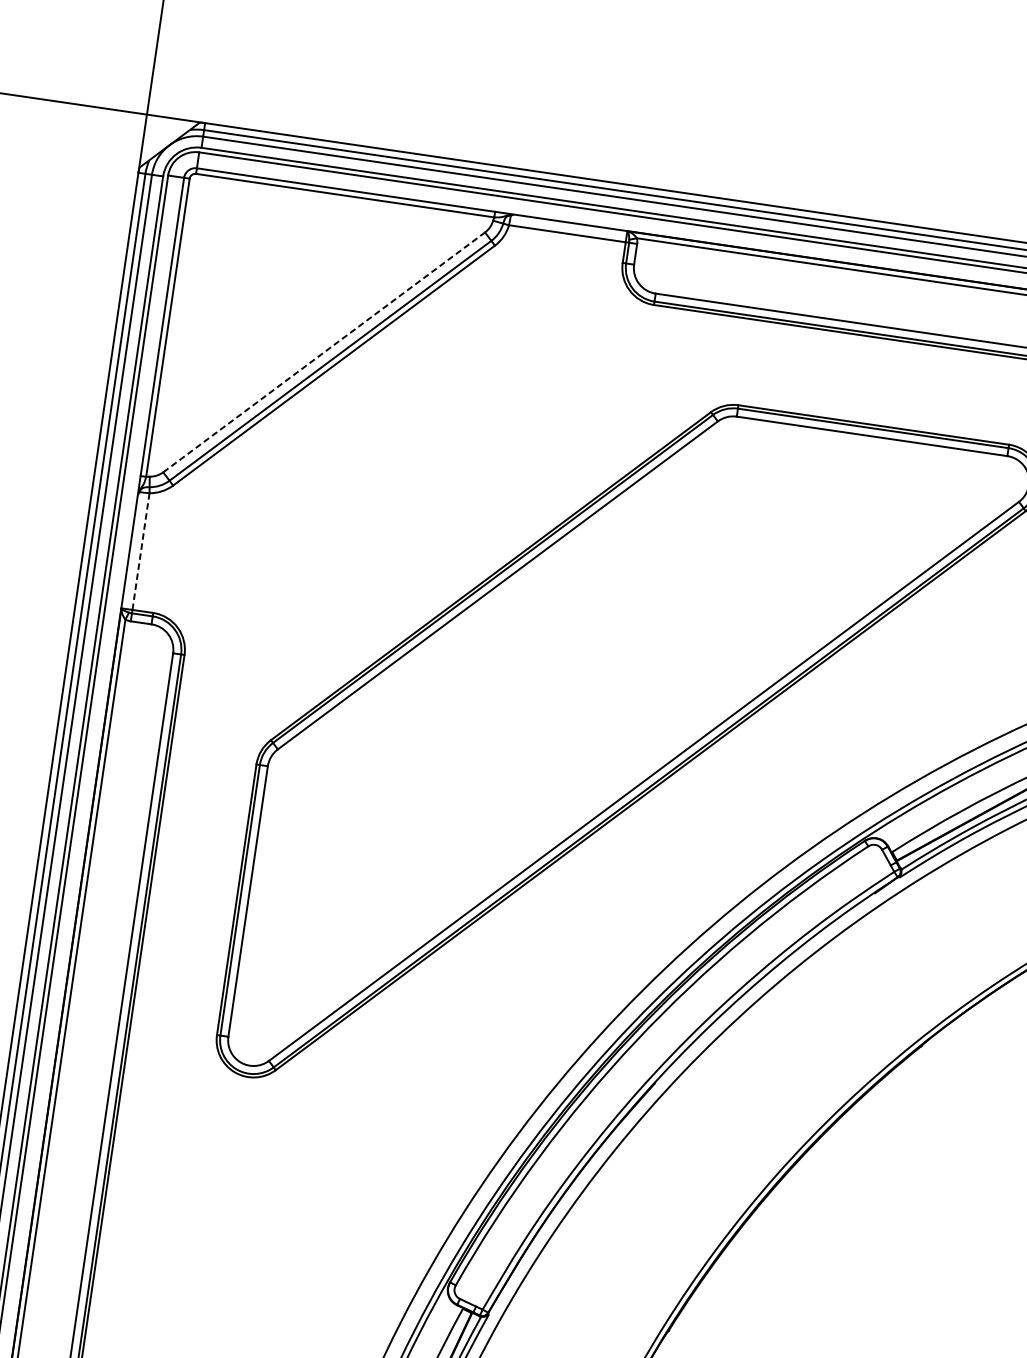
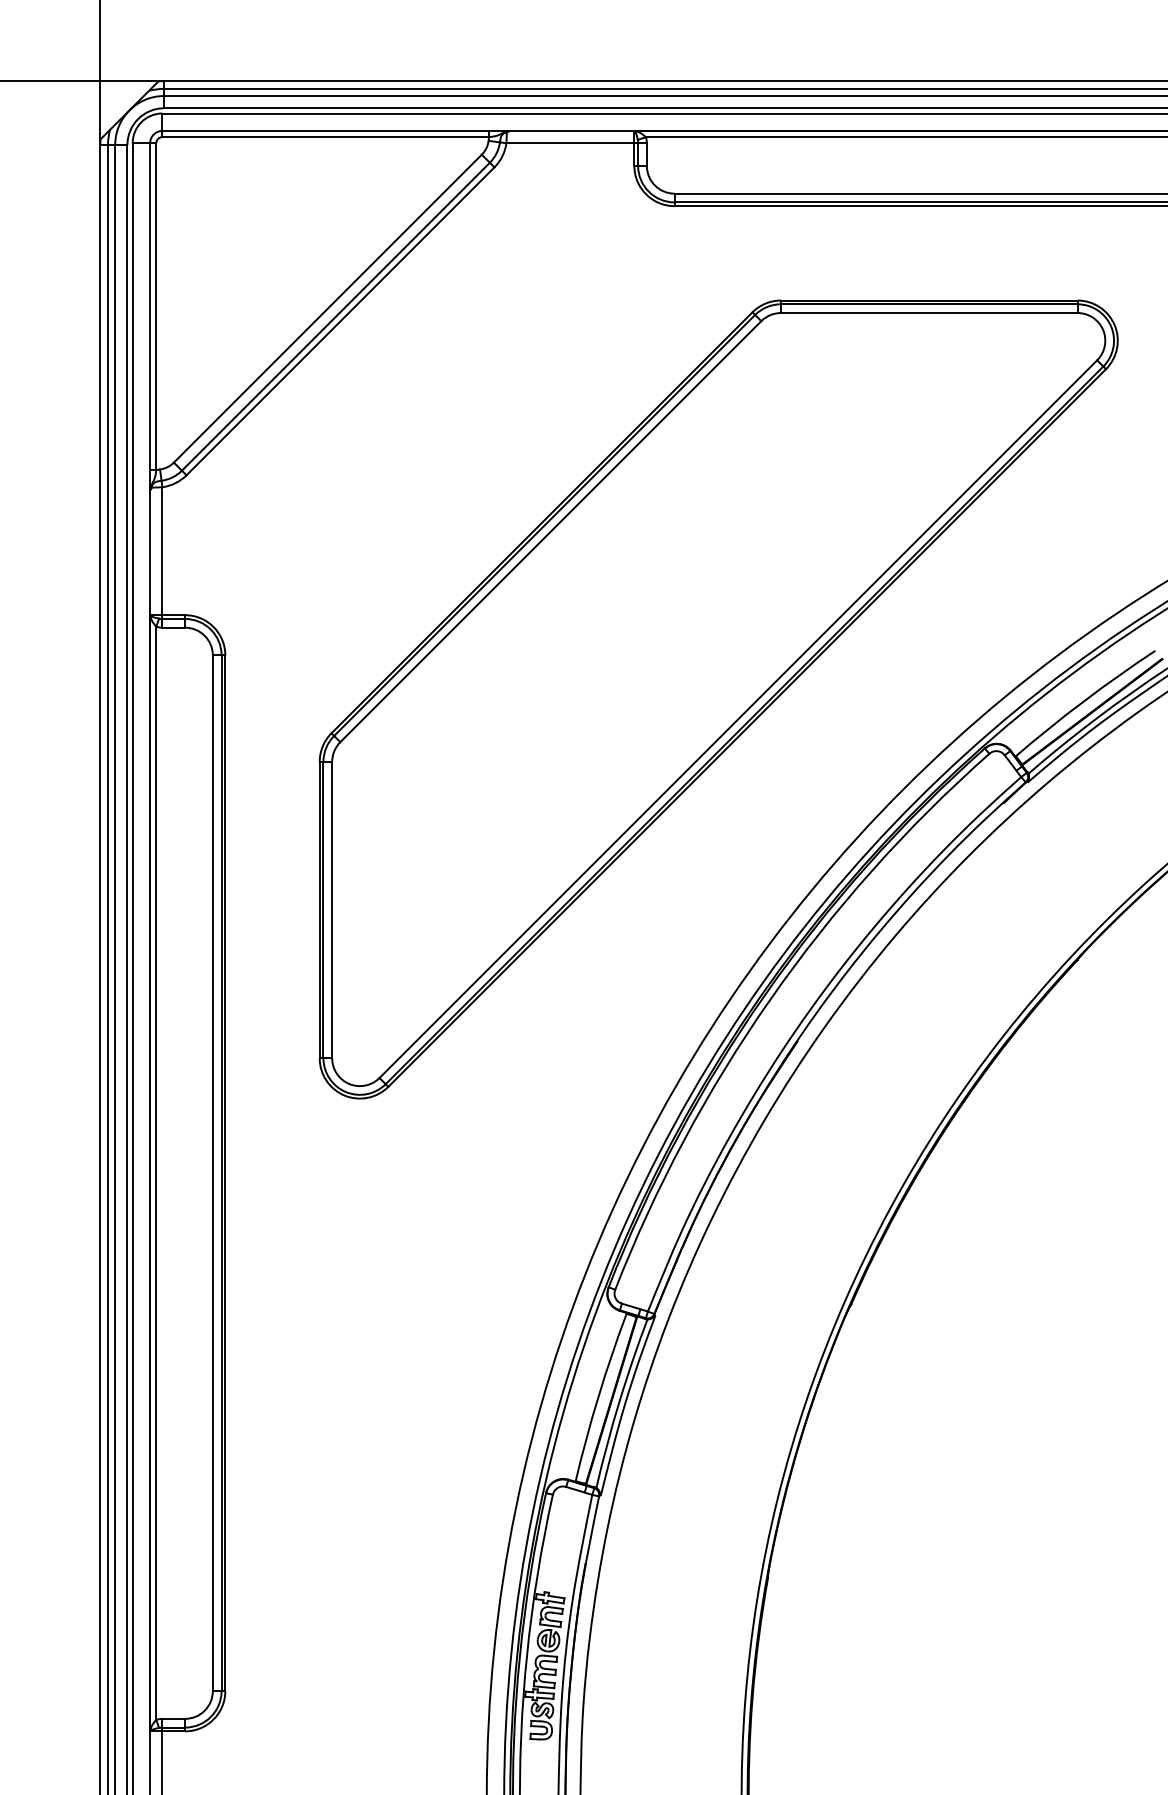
line: (323, 352) -> (327, 308), dashed -> solid
line: (141, 551) -> (162, 551), dashed -> solid

